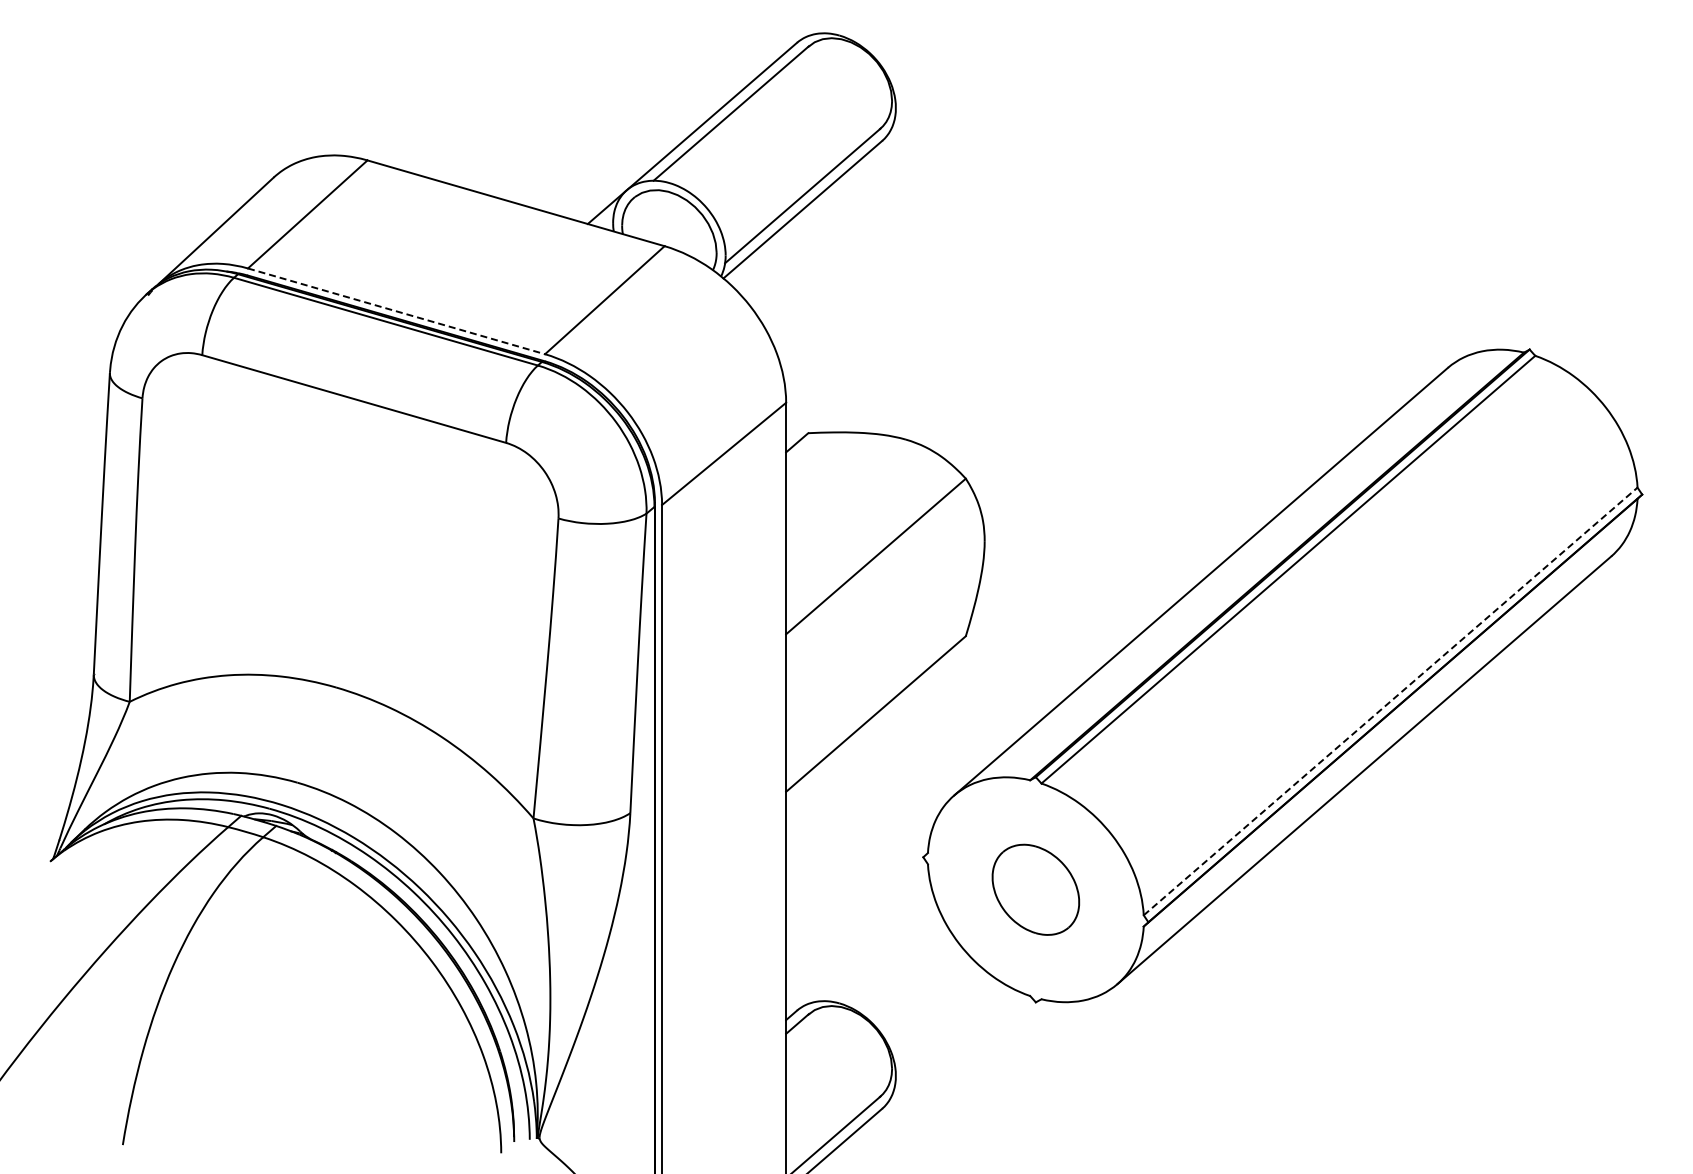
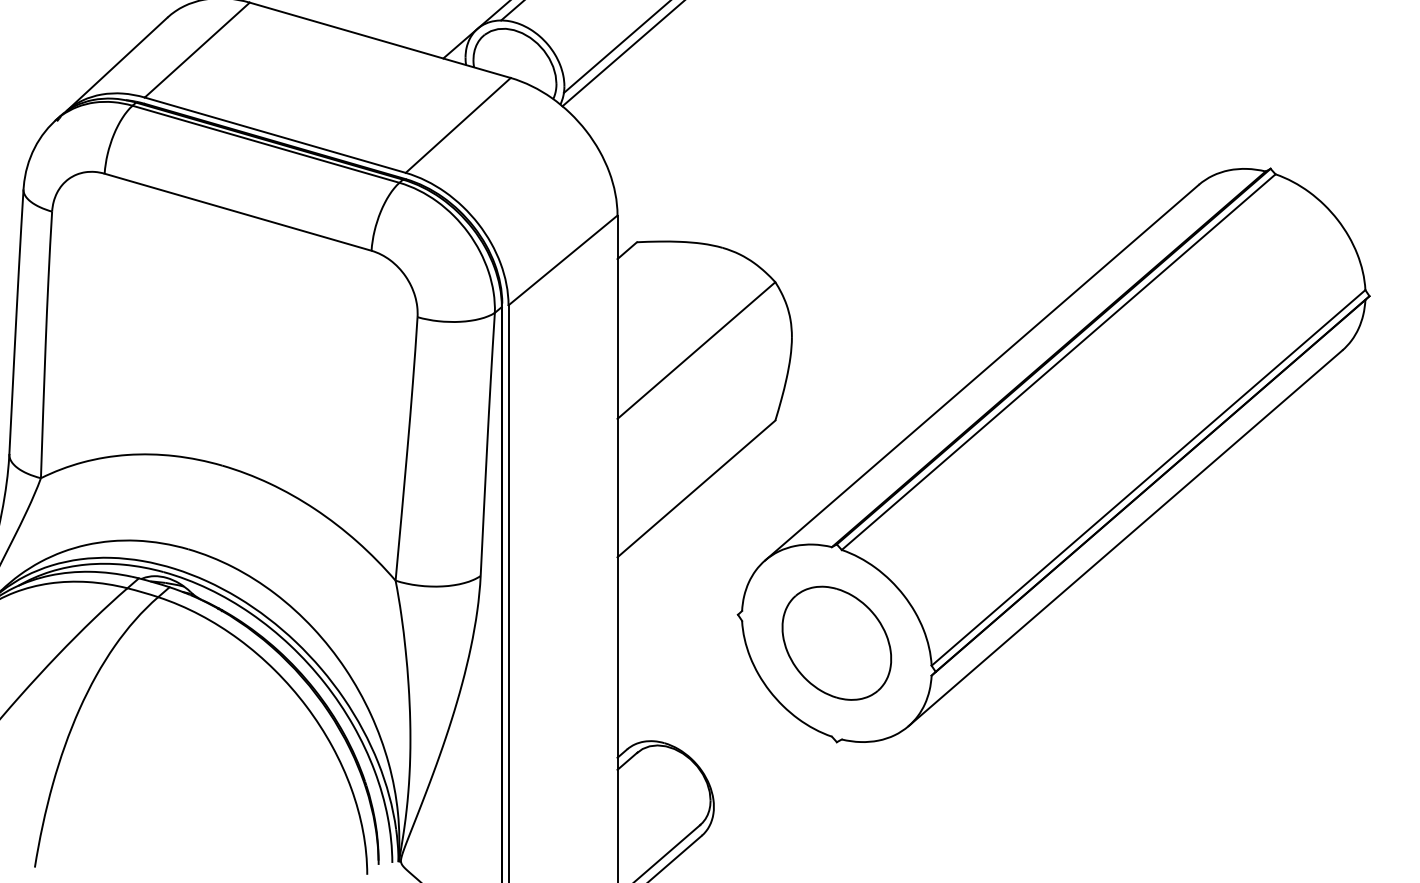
line: (396, 311) -> (275, 135), dashed -> solid
line: (1390, 701) -> (1148, 477), dashed -> solid
part: (1035, 889) -> (836, 643), size x1.43

